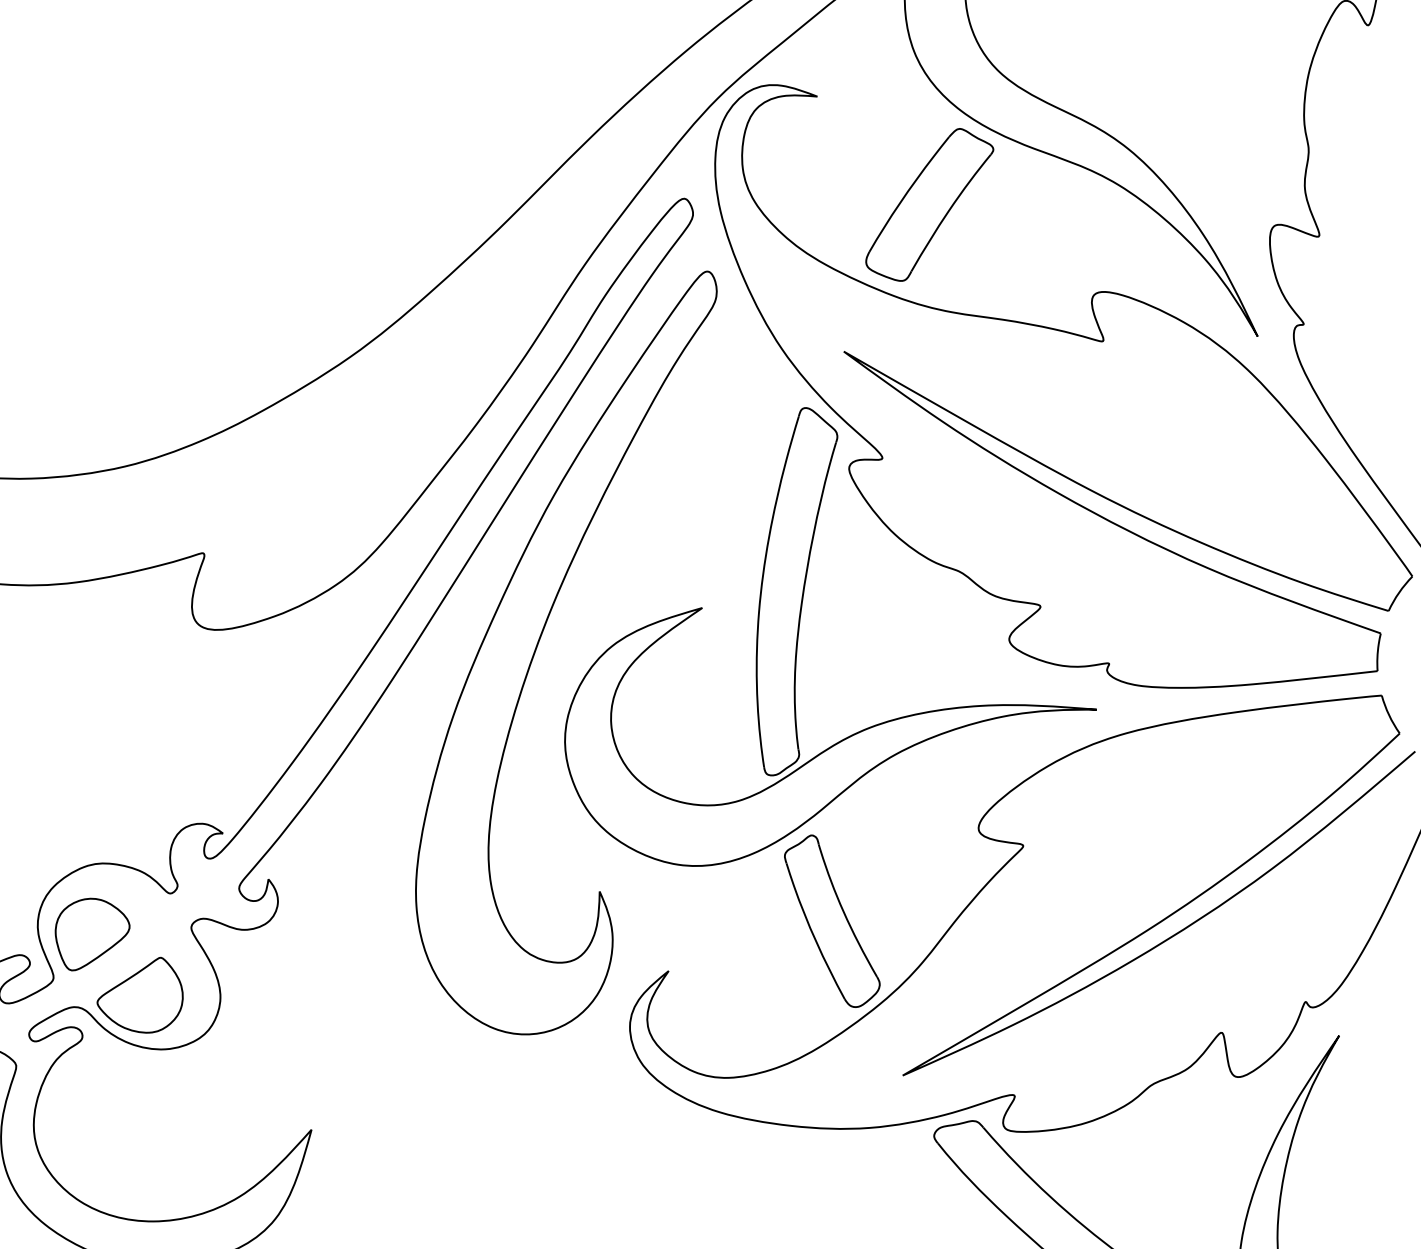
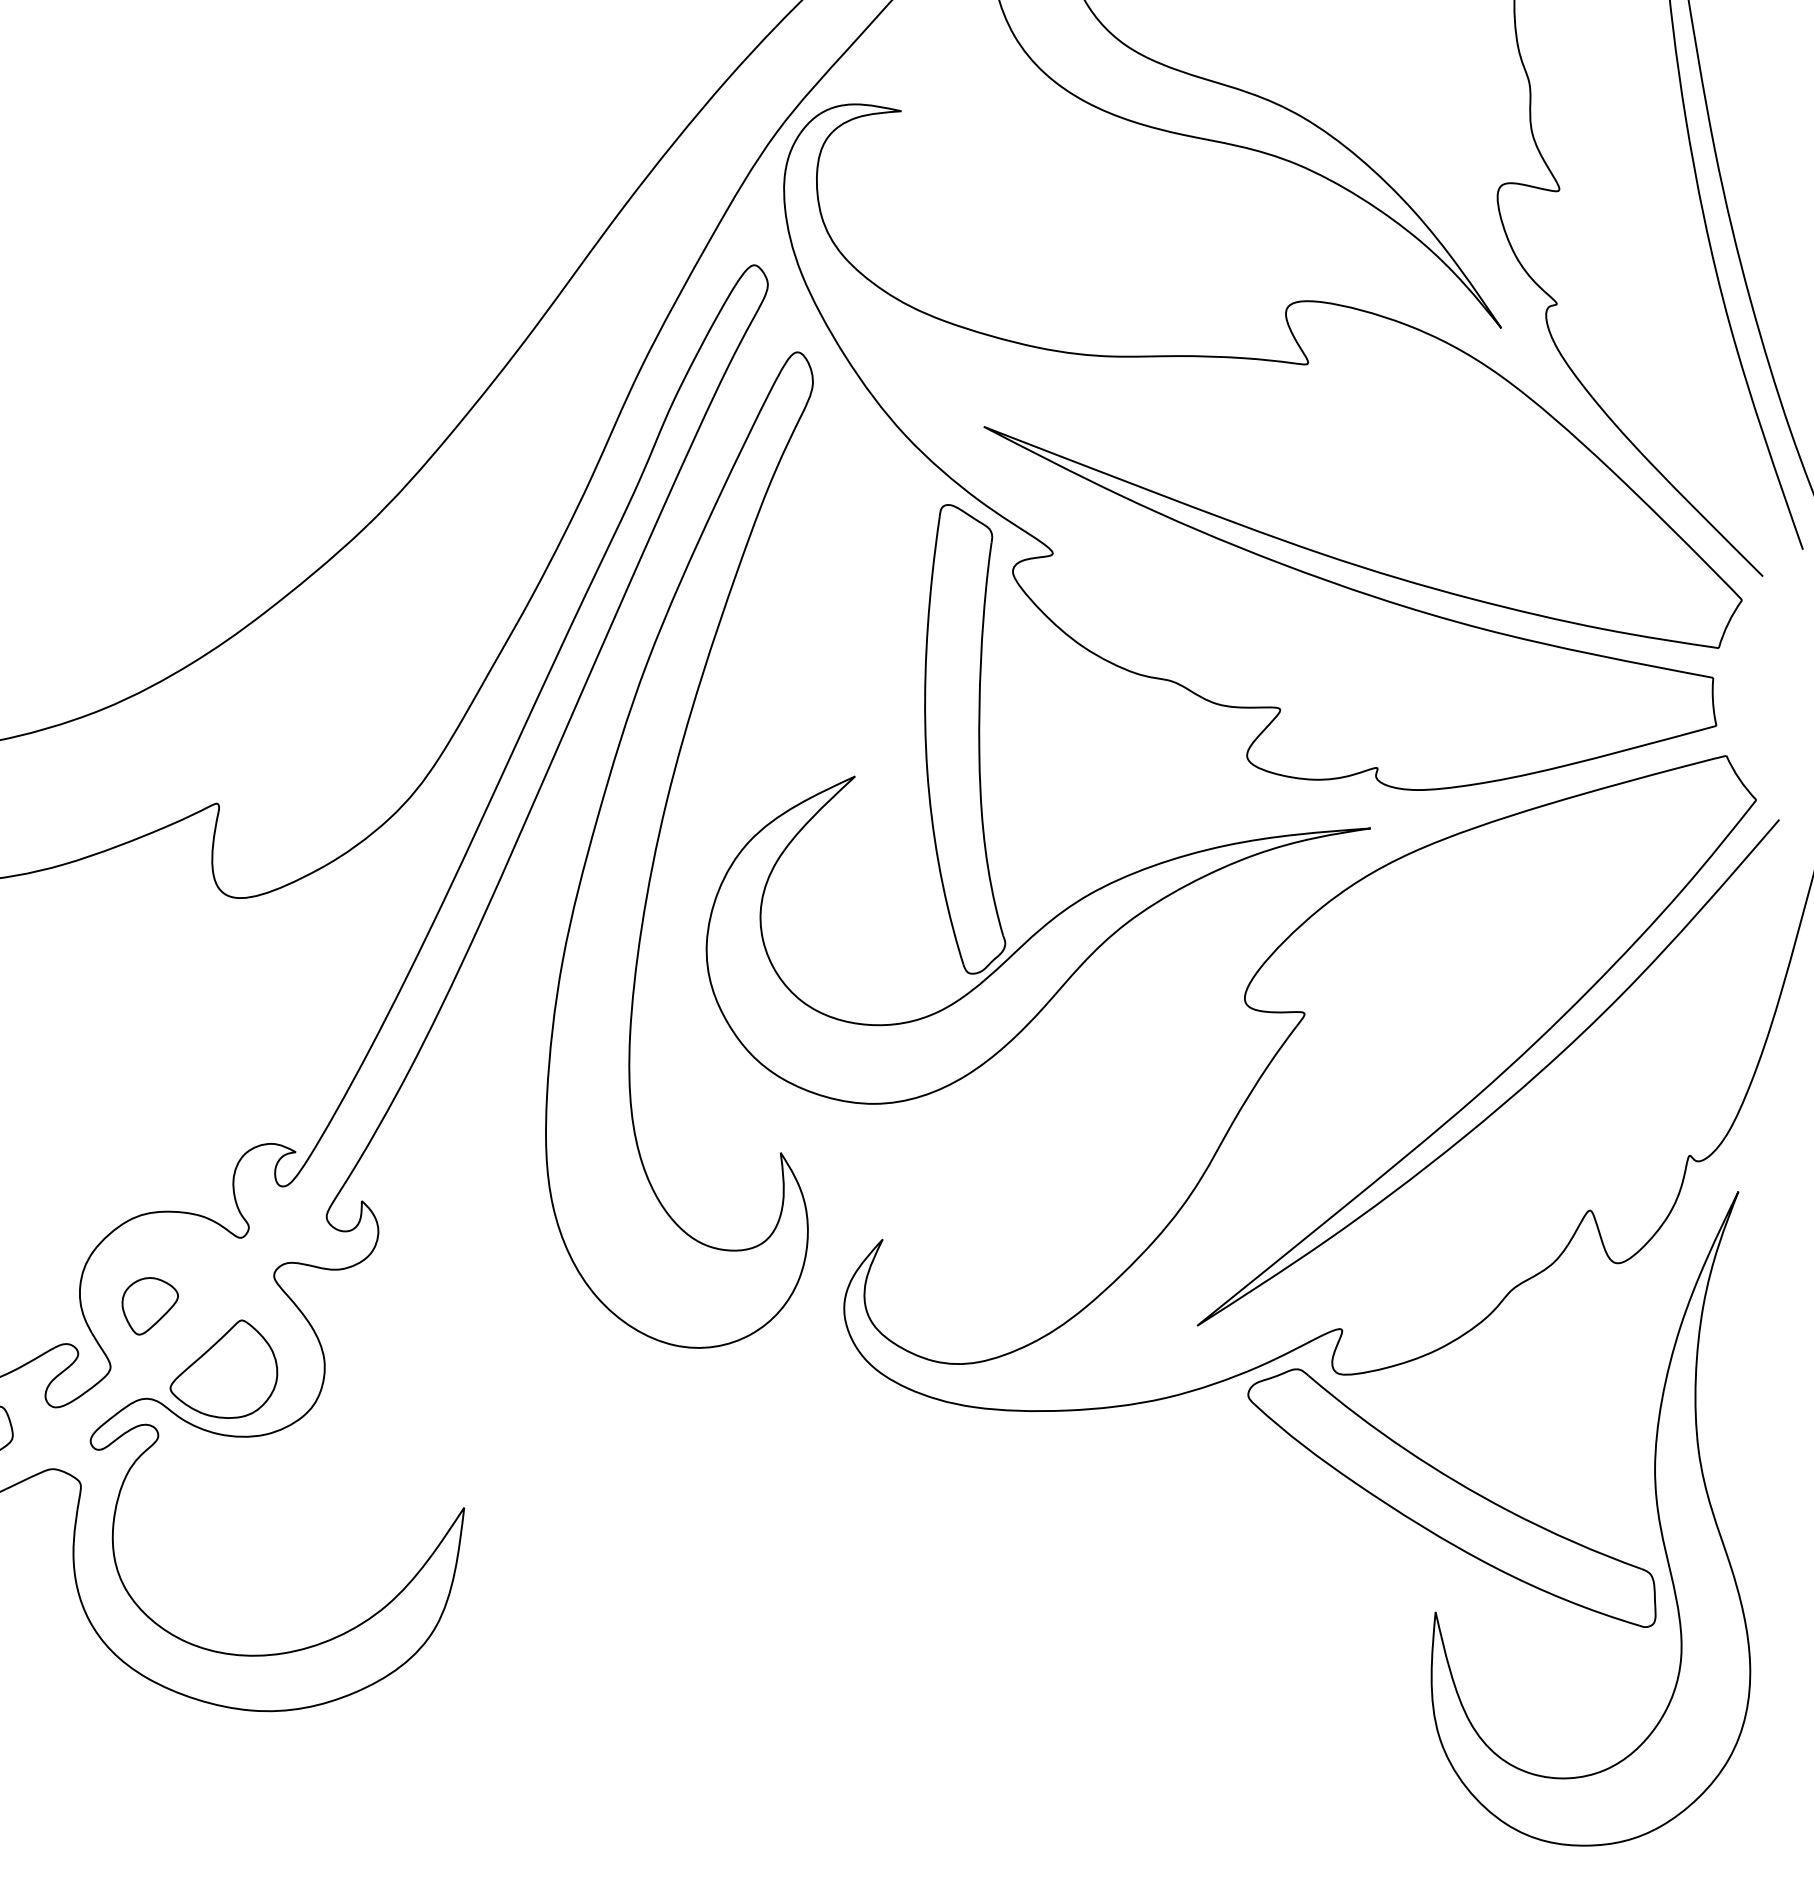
part: (929, 204) -> (1063, 225), removed
part: (832, 920) -> (1078, 1144), removed
part: (91, 936) -> (150, 1306), size x0.6

